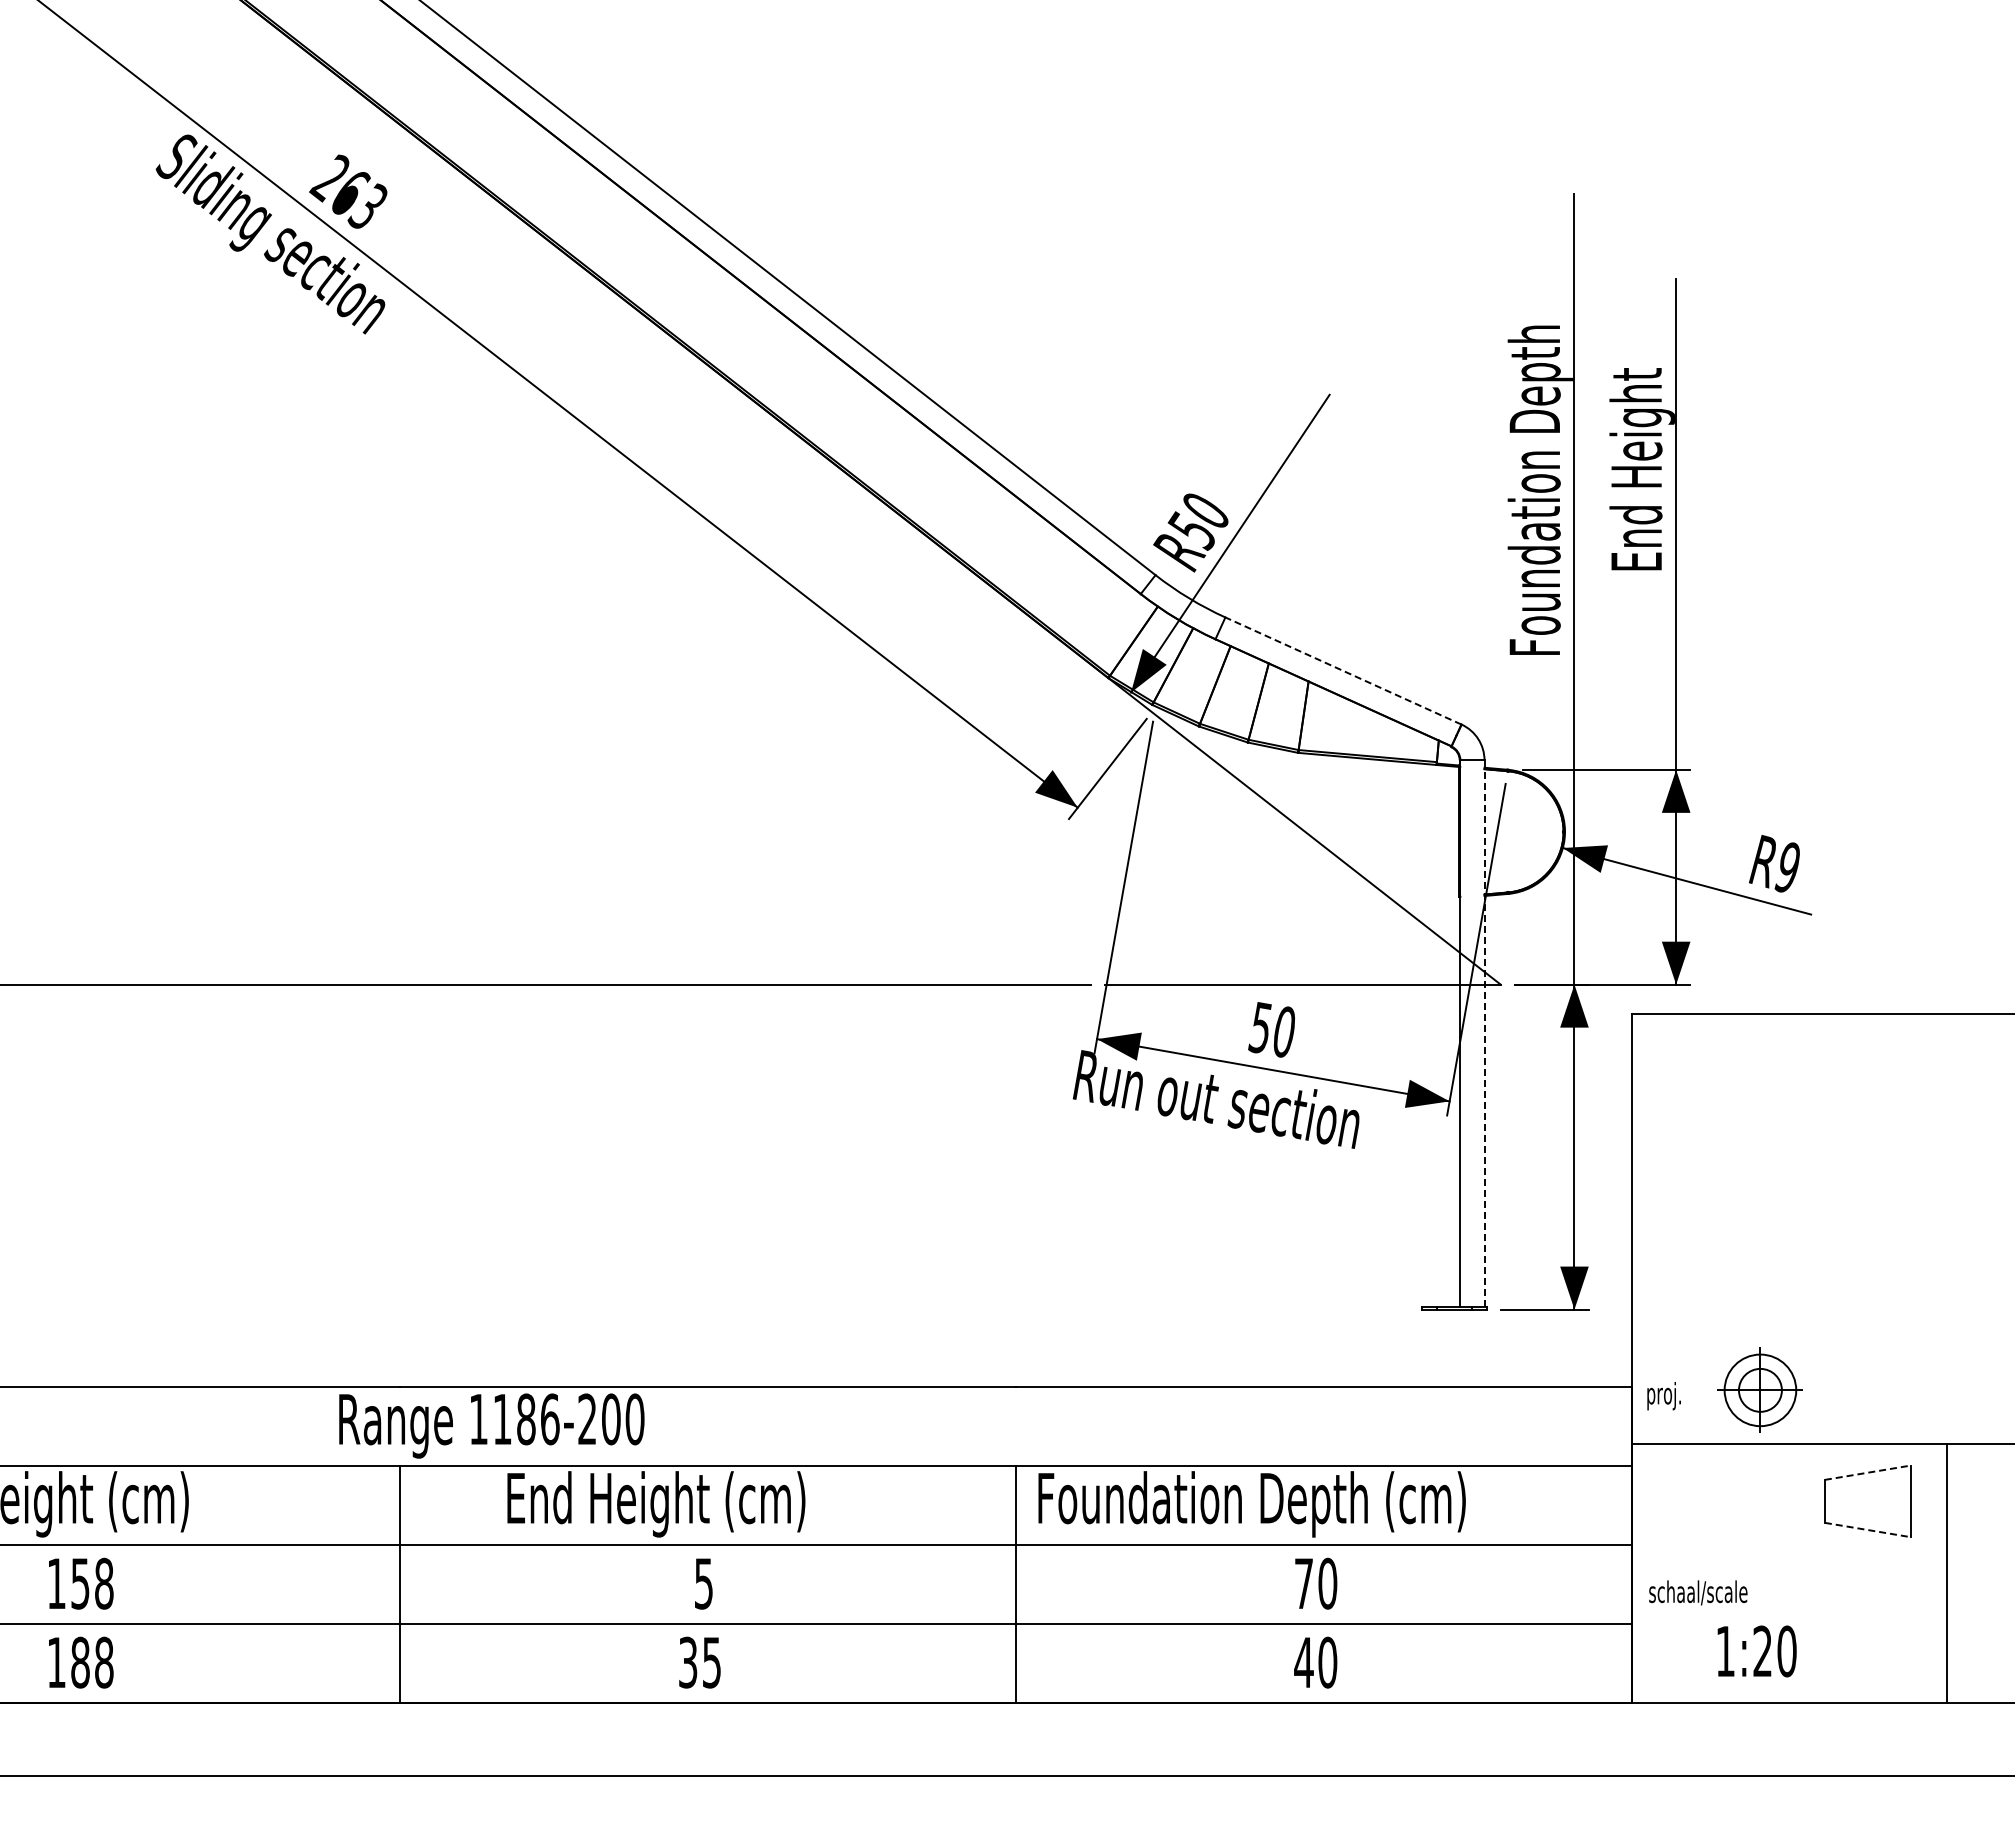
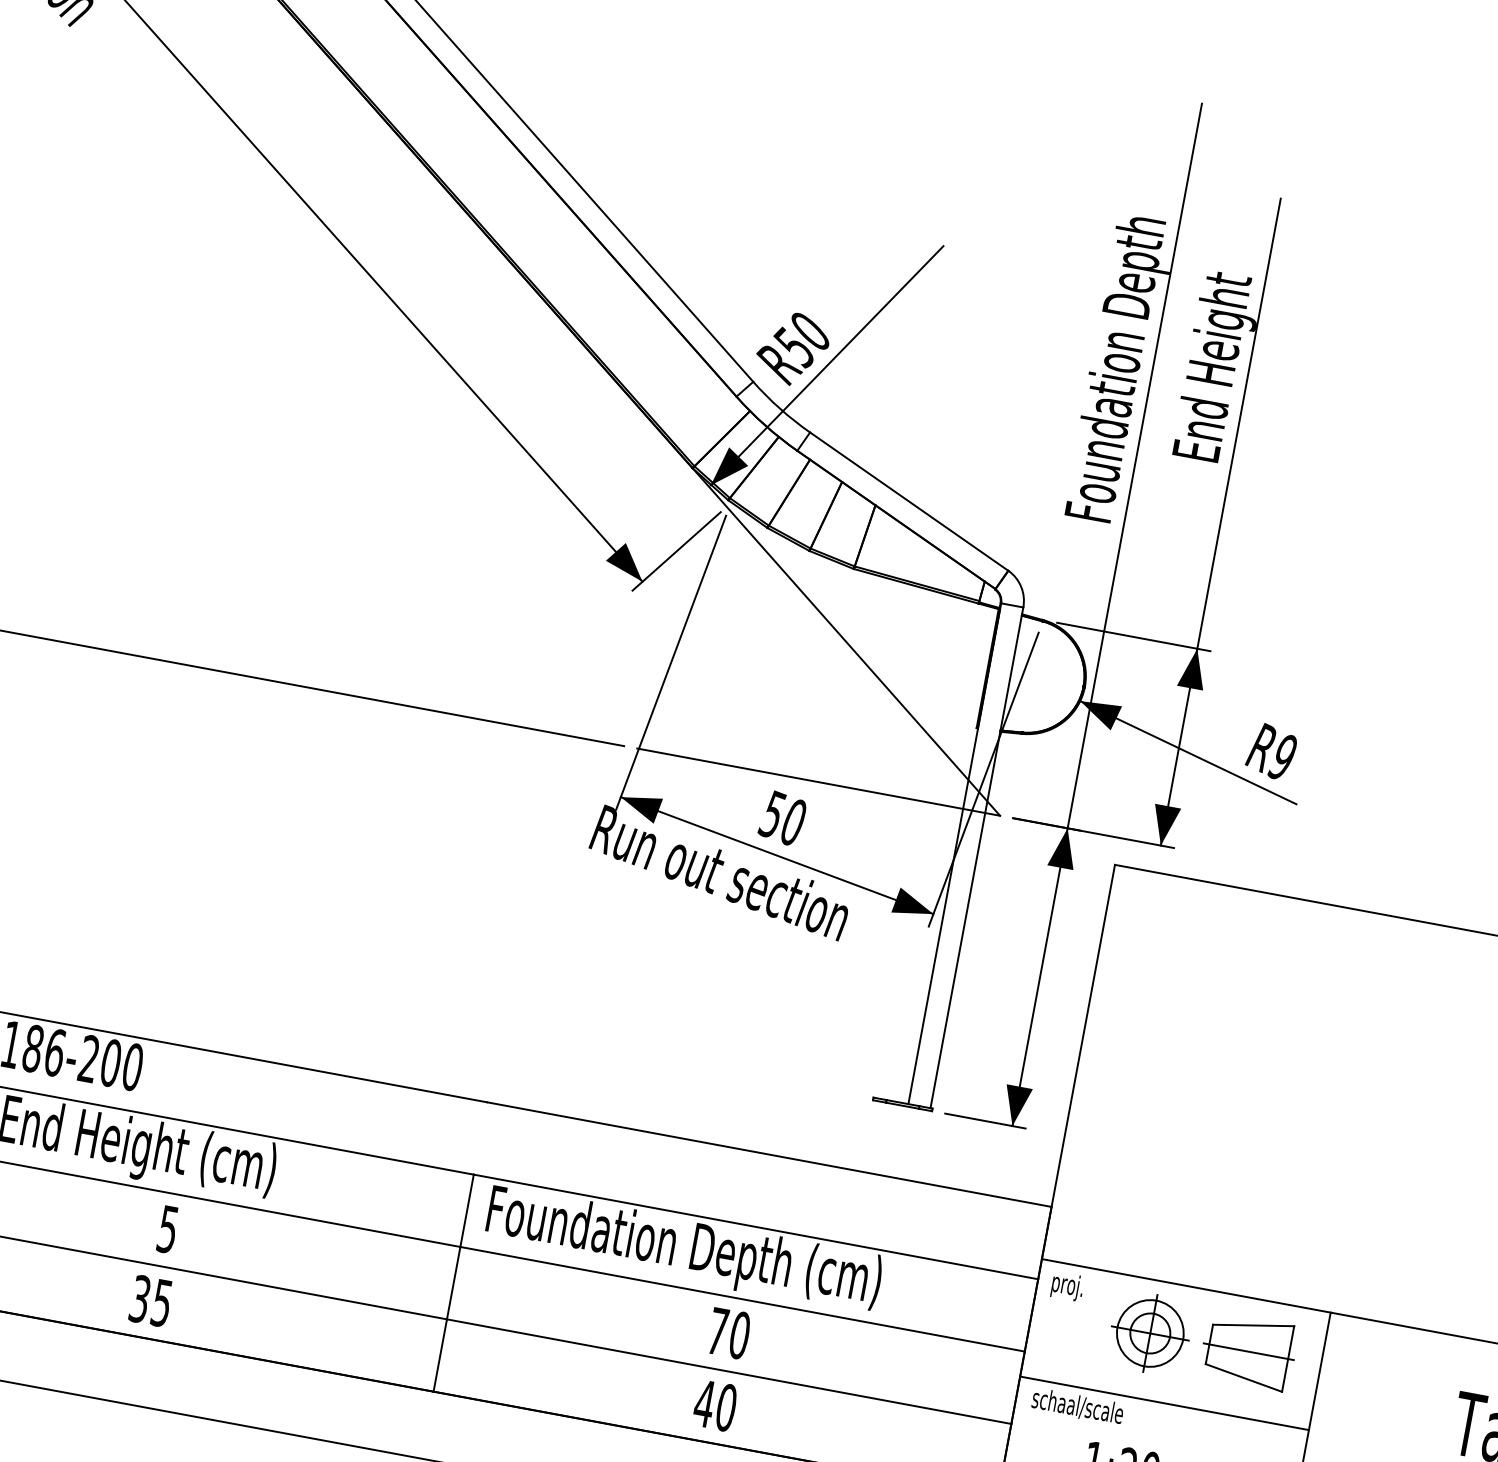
line: (1343, 670) -> (909, 501), dashed -> solid
line: (1484, 1033) -> (976, 857), dashed -> solid
part: (1759, 1389) -> (1149, 1332), moved
text: (1663, 1396) -> (1067, 1286), moved
line: (1867, 1472) -> (1253, 1325), dashed -> solid
line: (1867, 1501) -> (1248, 1351), added
line: (1867, 1530) -> (1243, 1378), dashed -> solid
line: (1788, 1572) -> (1163, 1403), added

